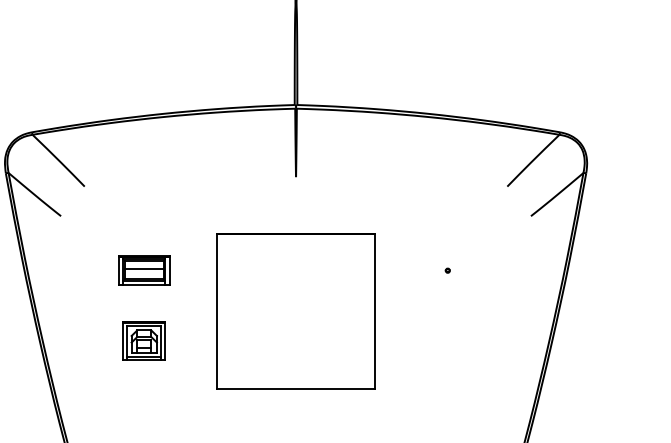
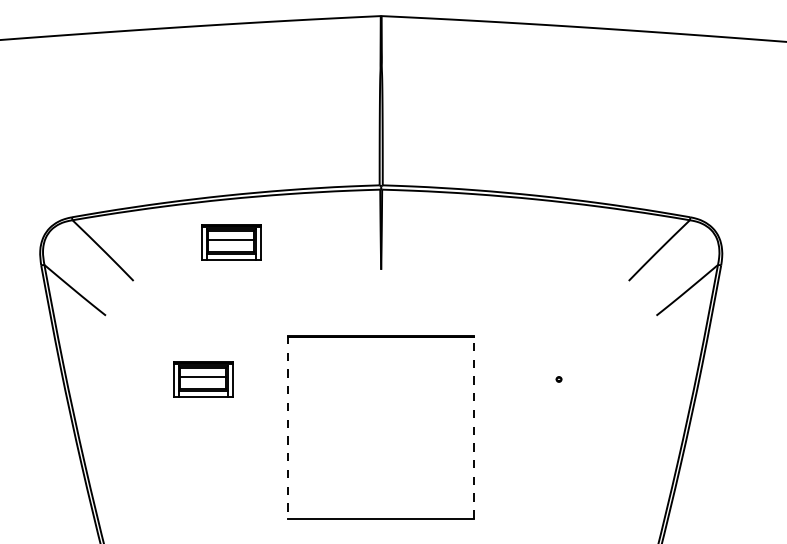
part: (168, 153) -> (231, 242), added
line: (374, 310) -> (473, 426), solid -> dashed
line: (216, 311) -> (288, 427), solid -> dashed
part: (144, 340) -> (203, 461), removed

